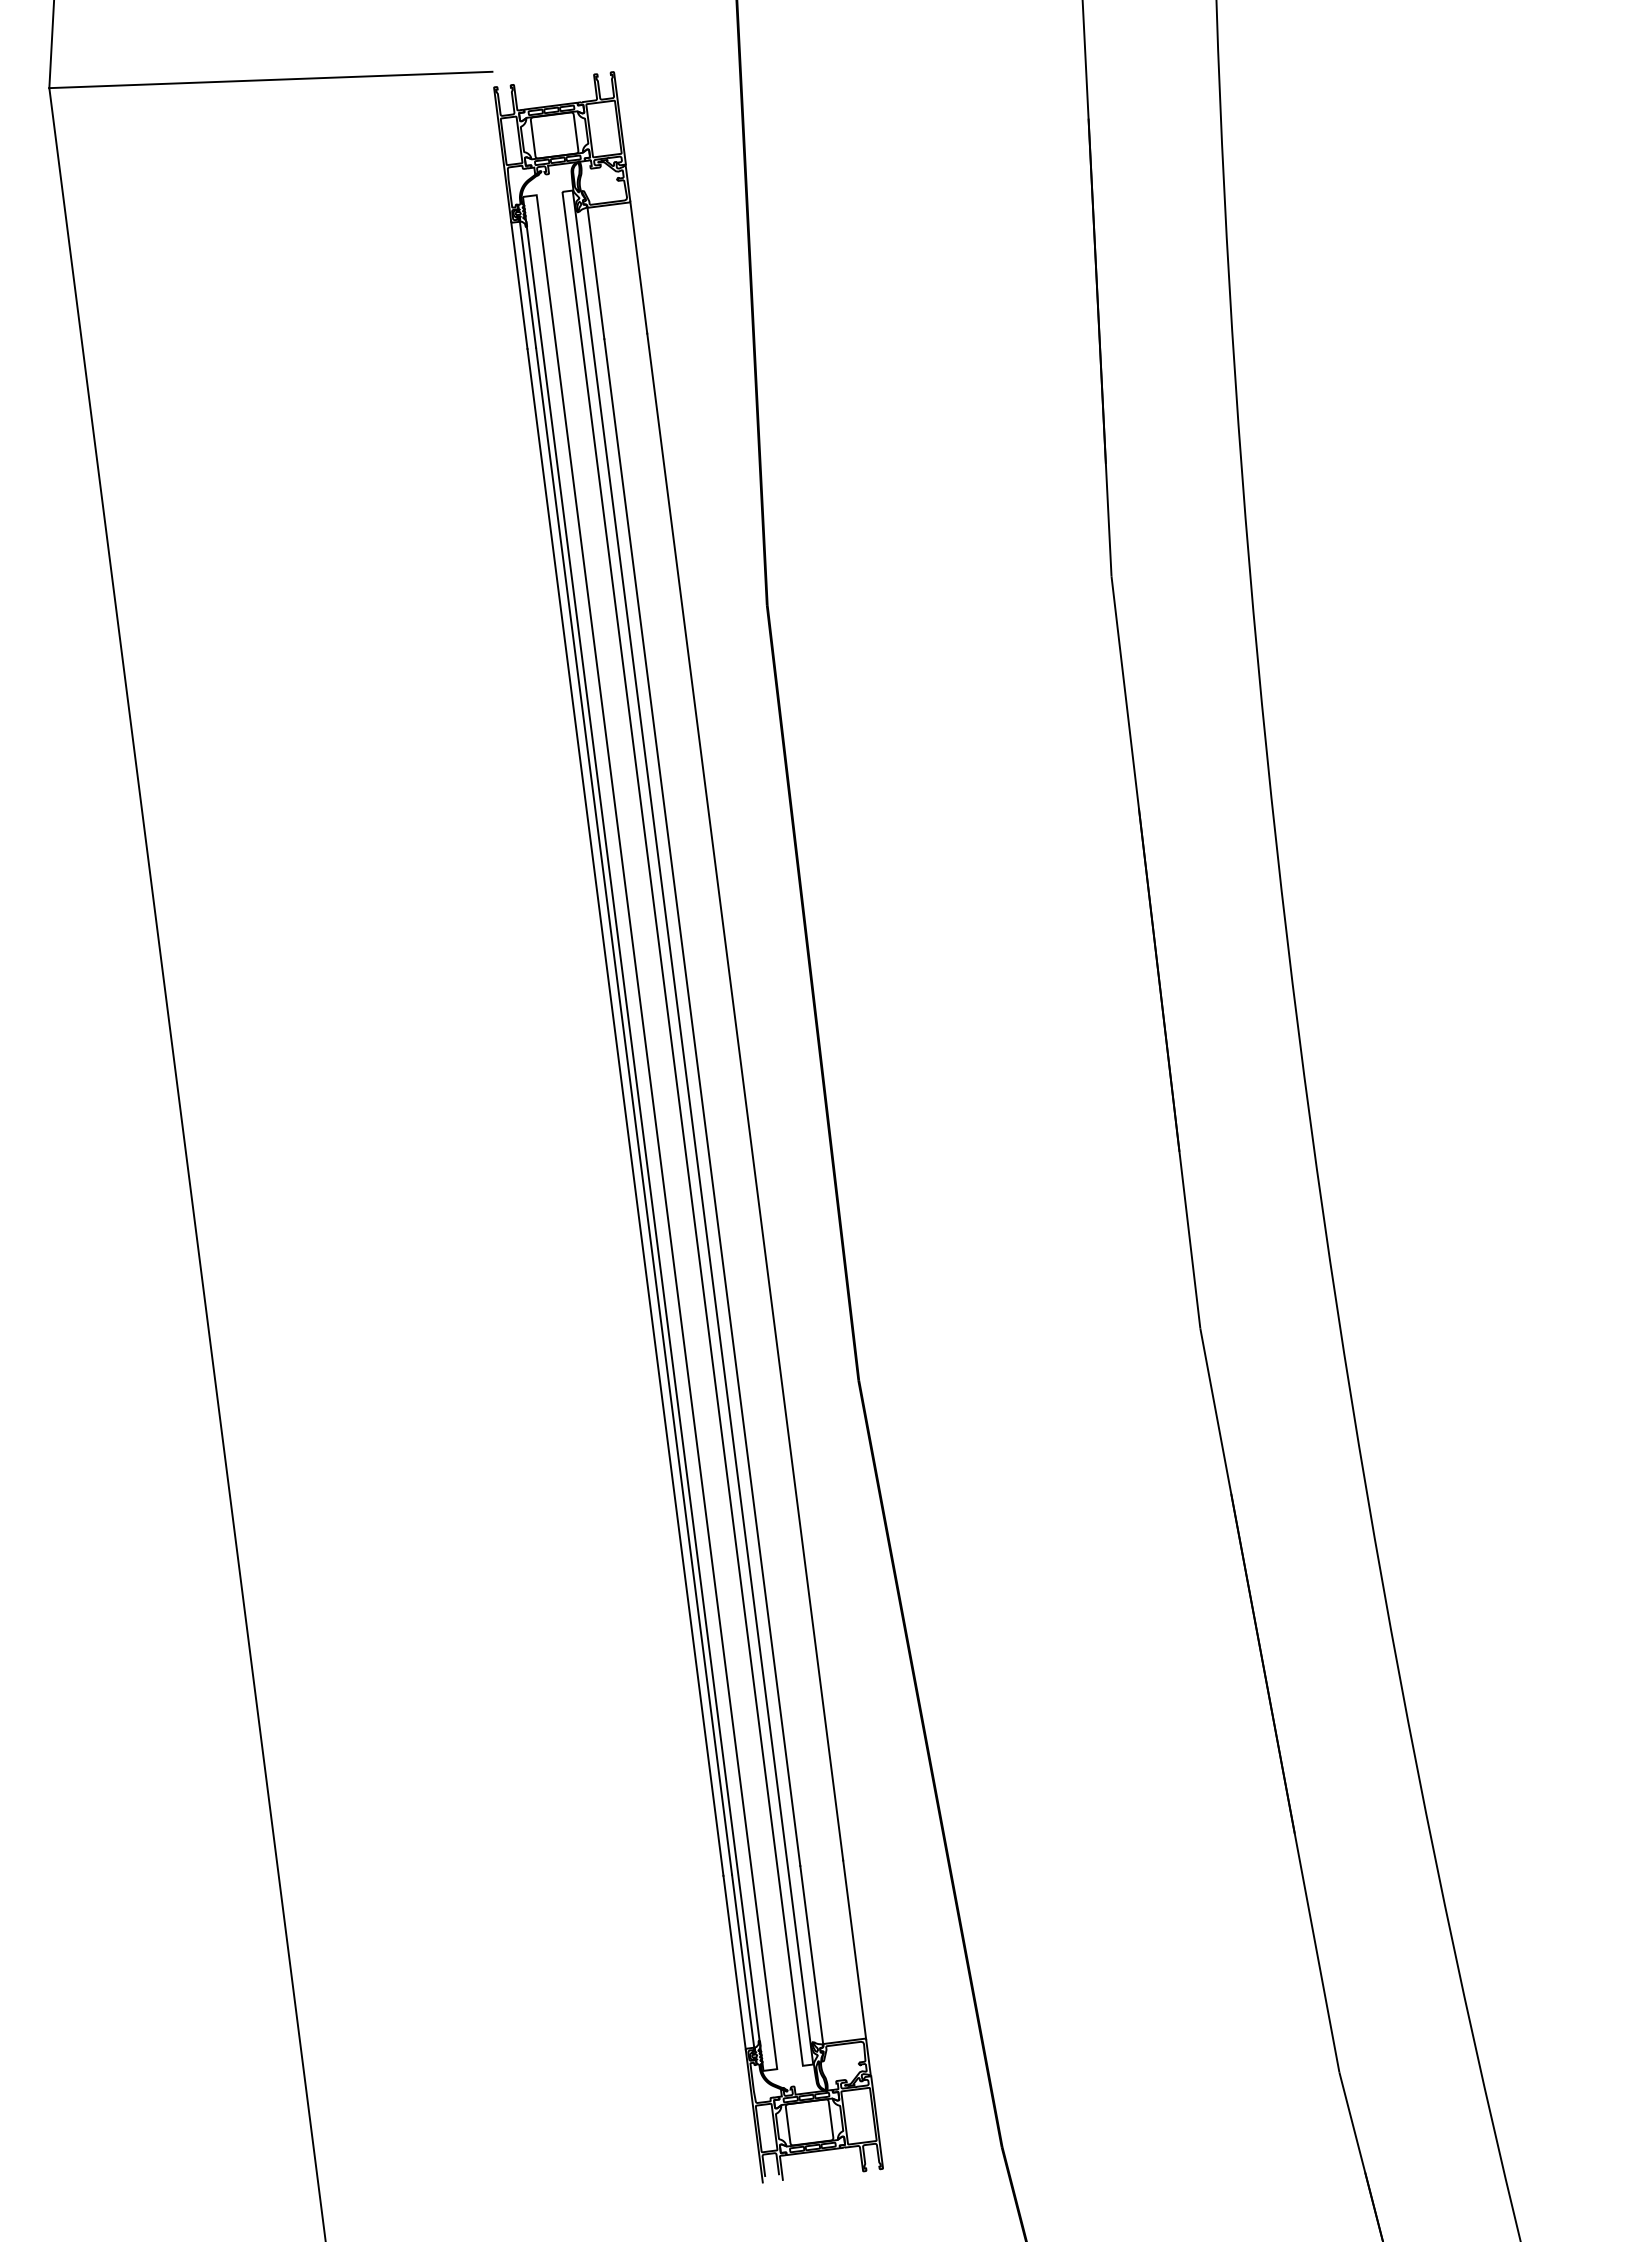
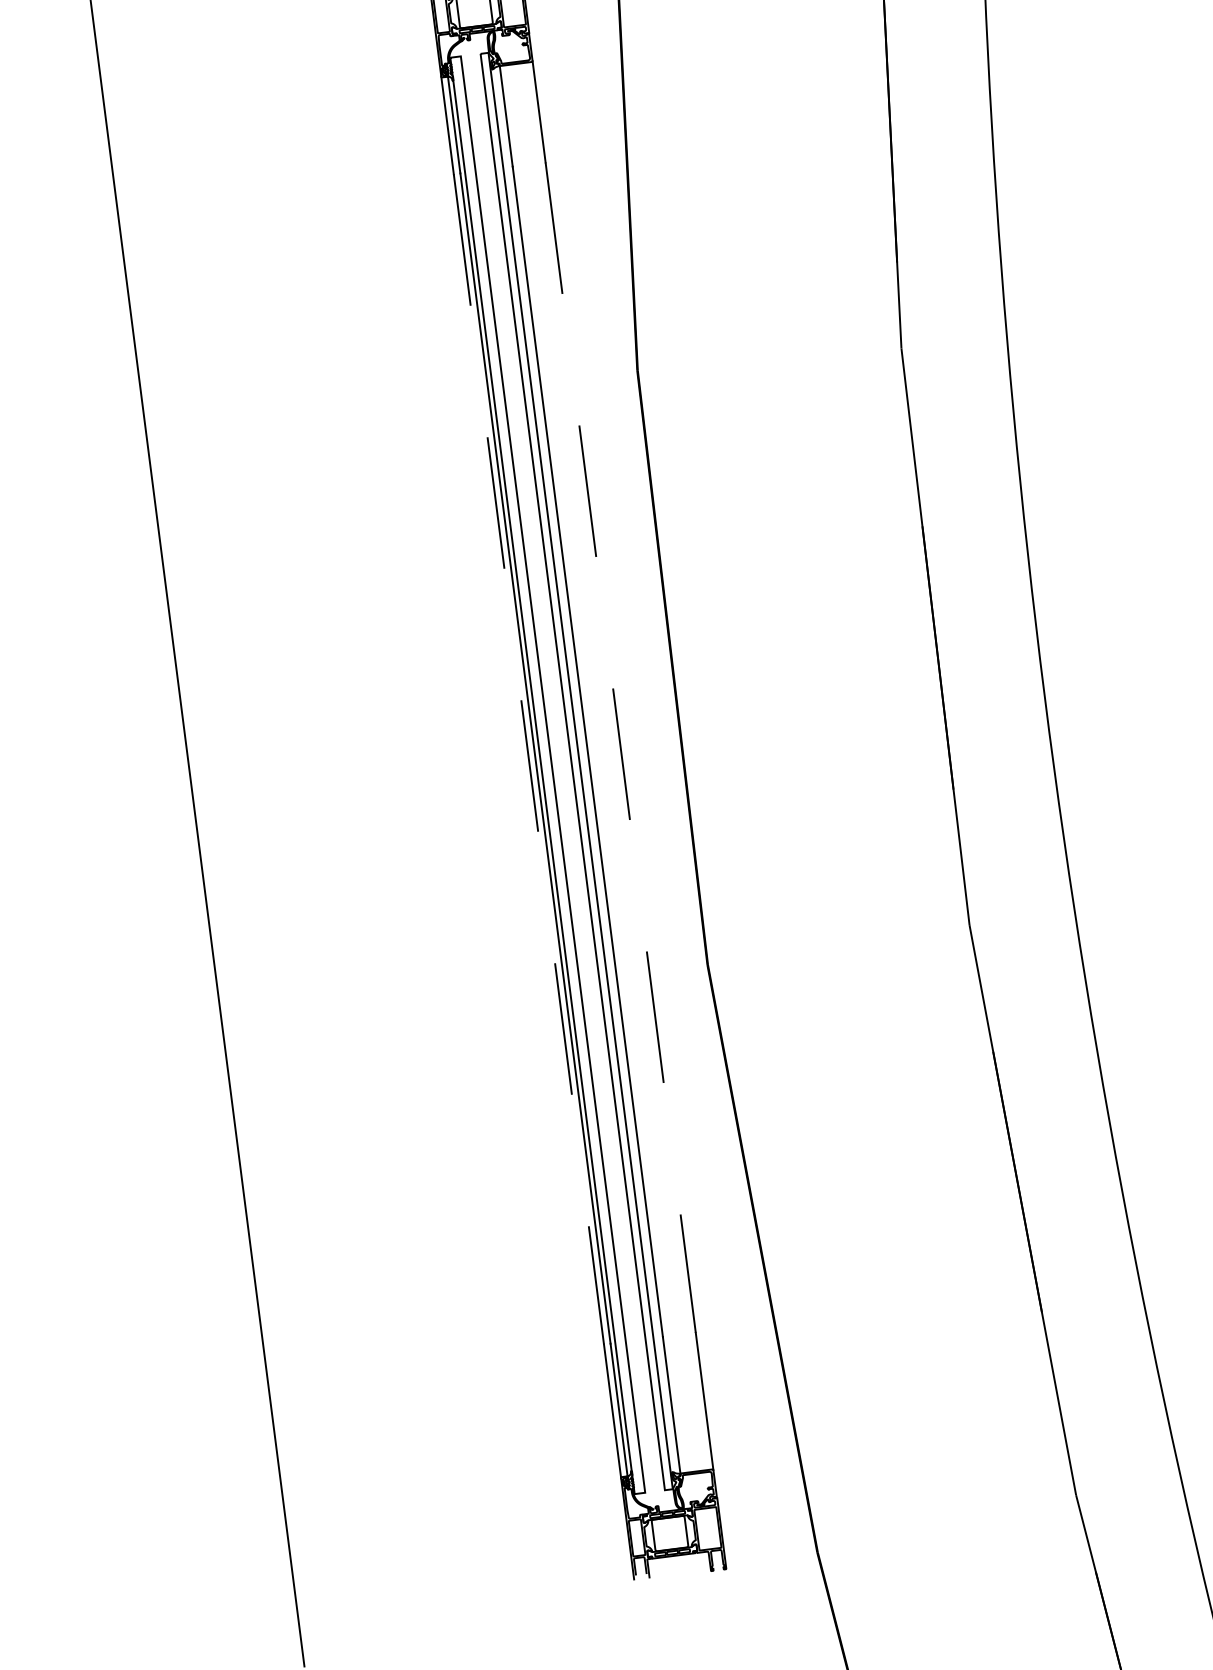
line: (745, 1097) -> (620, 748), solid -> dashed
line: (625, 1112) -> (528, 759), solid -> dashed

